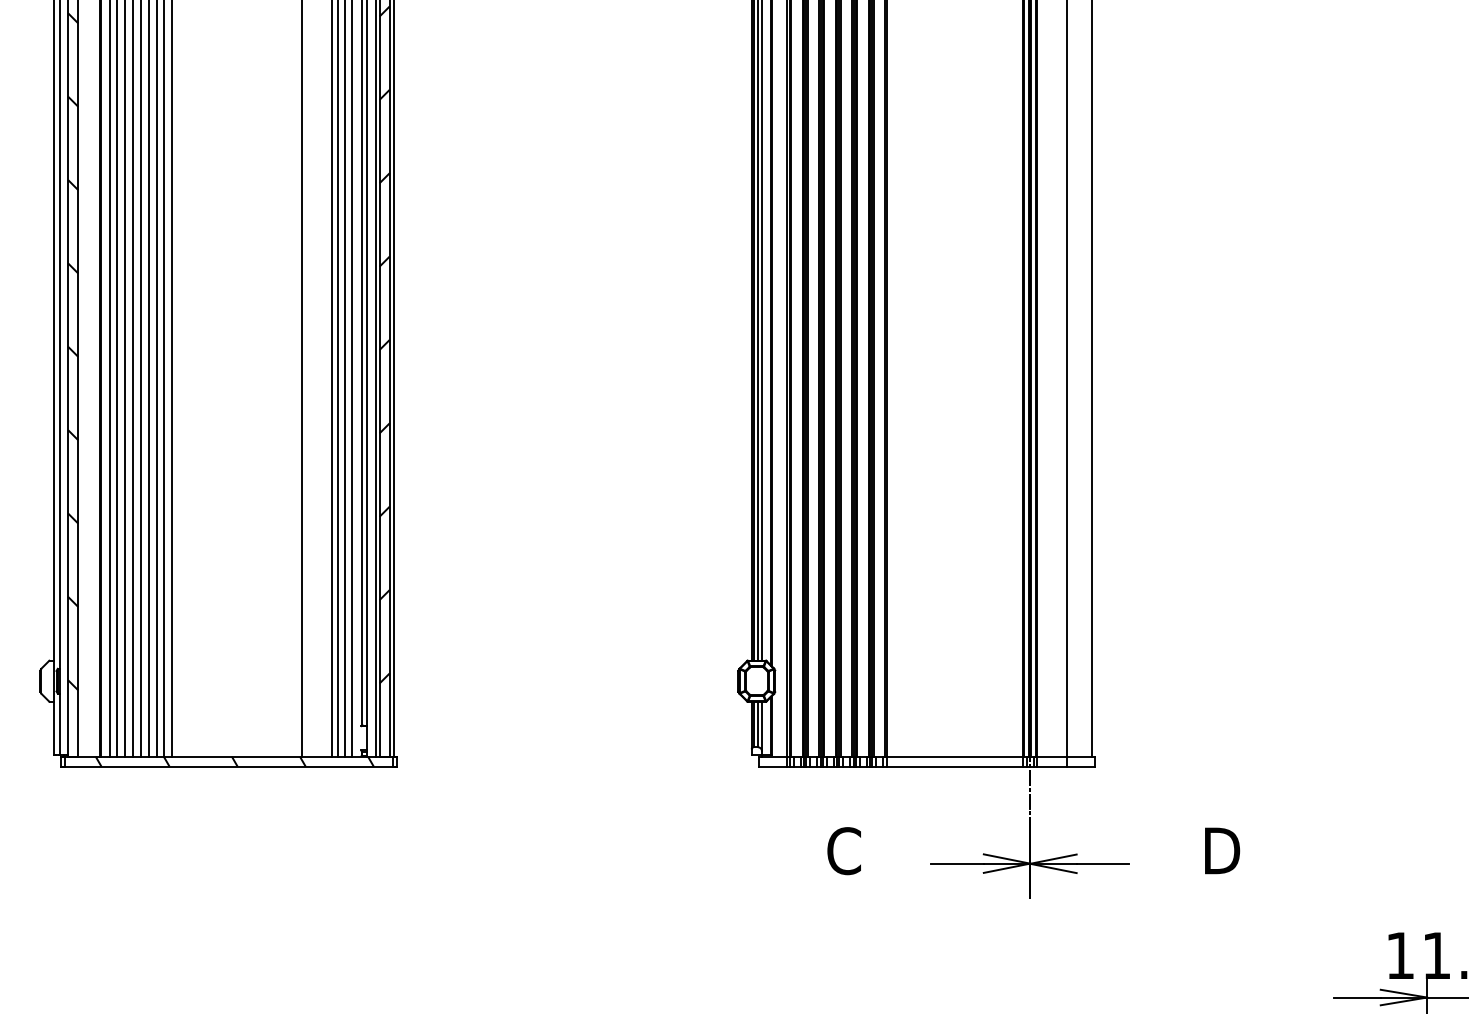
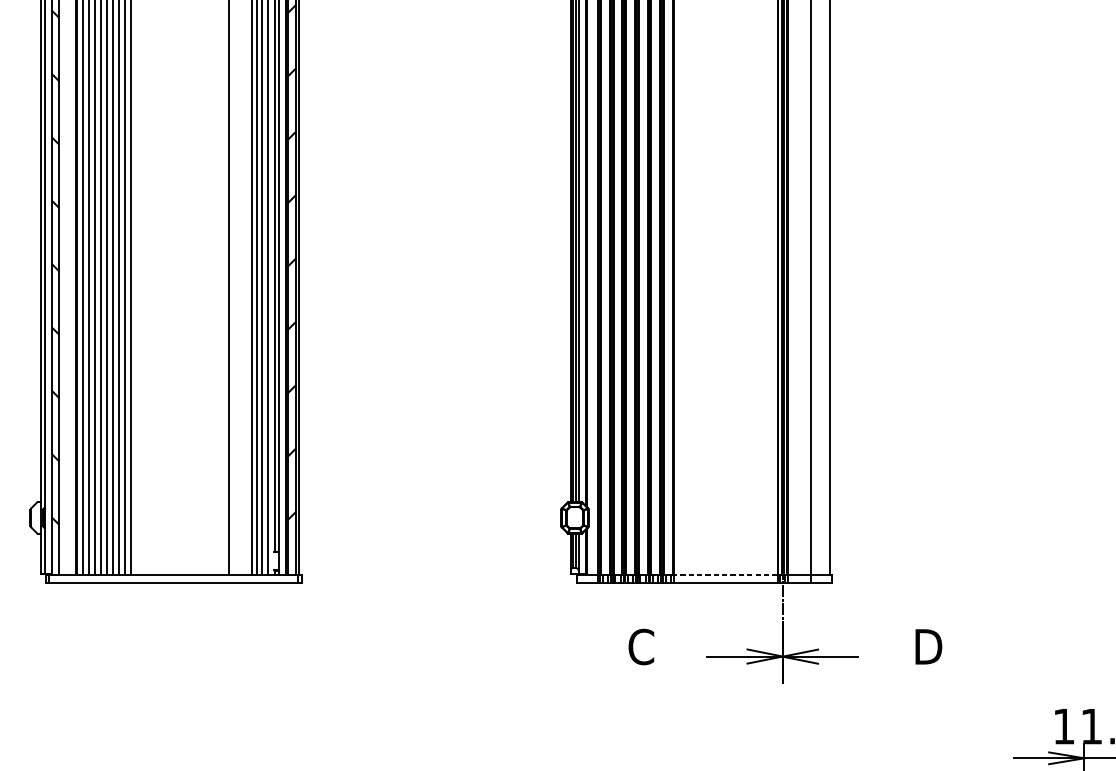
line: (954, 756) -> (725, 575), solid -> dashed
hatch: (234, 761) -> (177, 578), removed

